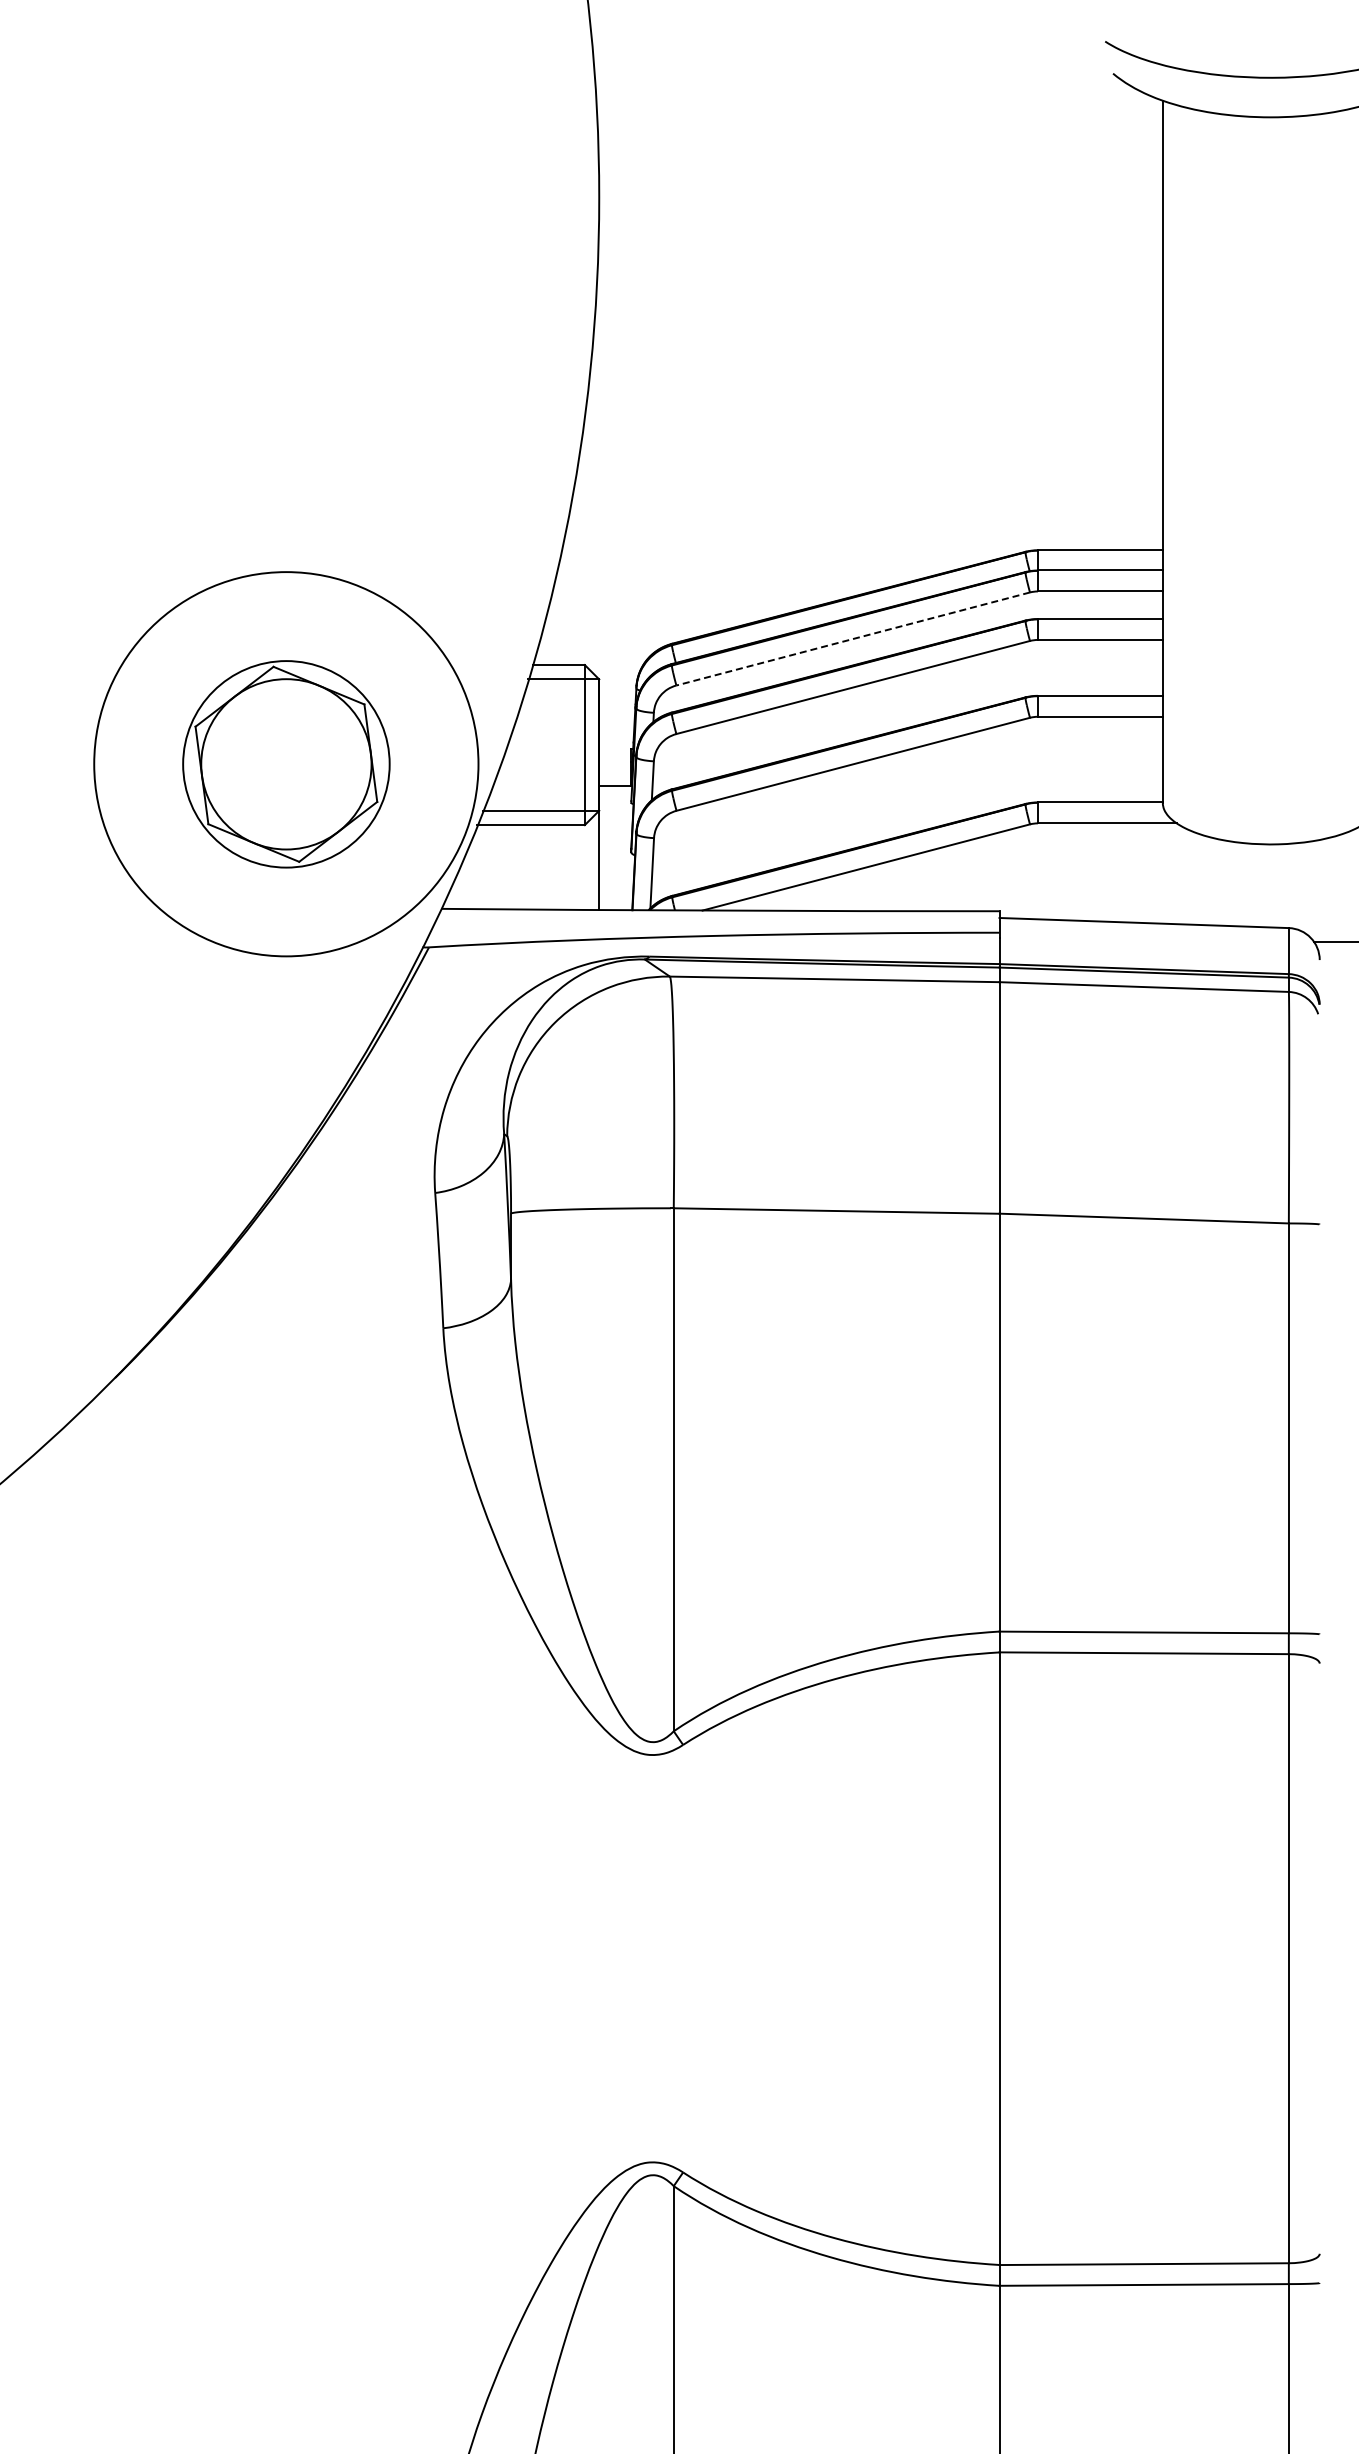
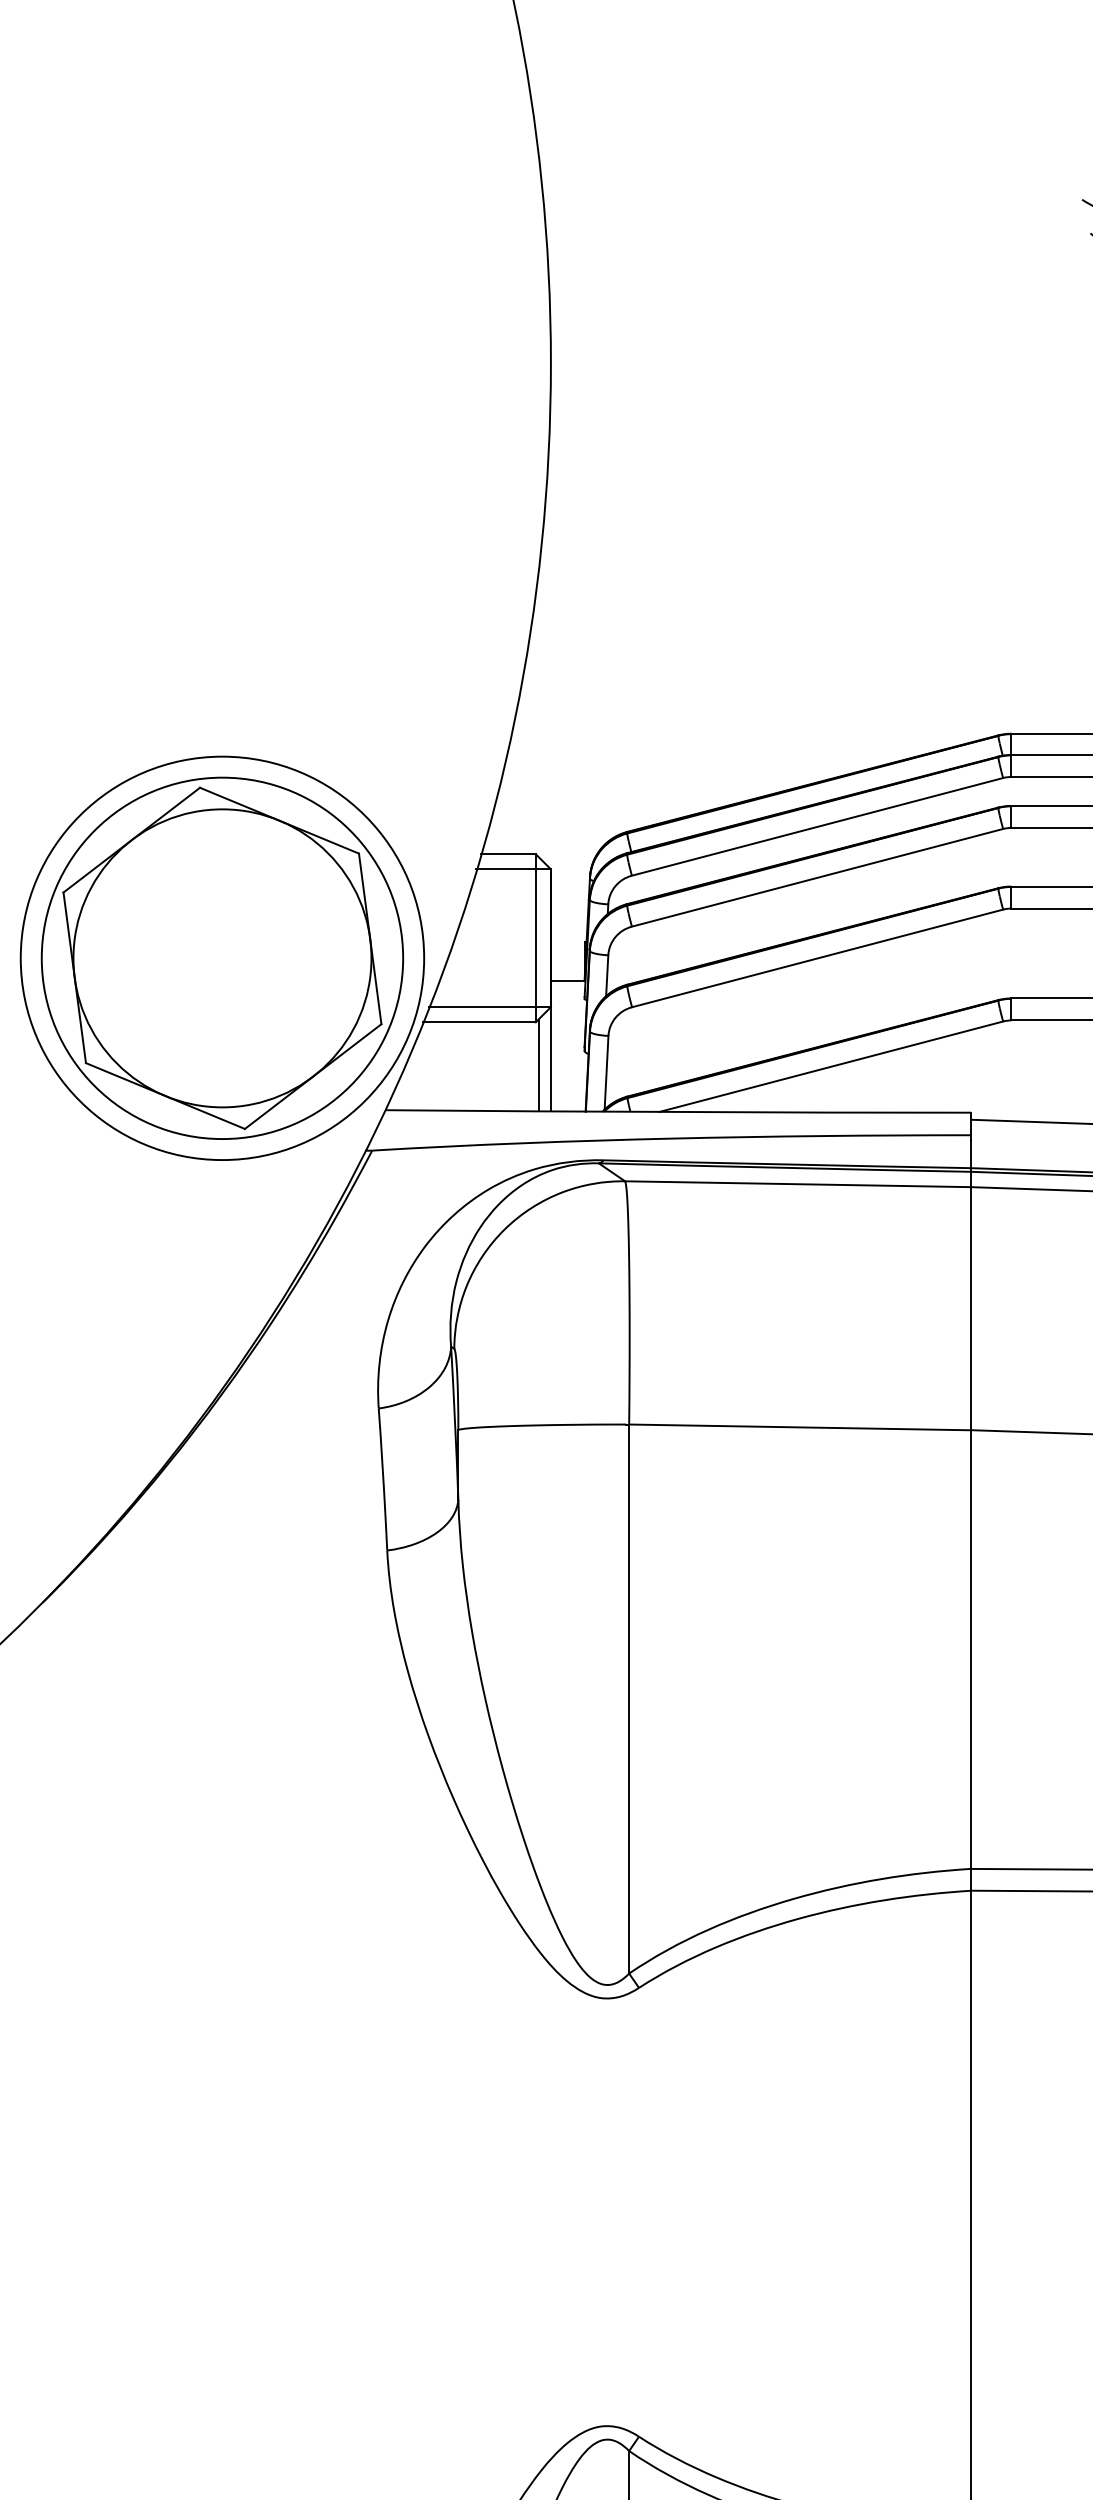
line: (853, 639) -> (817, 827), dashed -> solid
part: (286, 764) -> (222, 958), size x1.67
line: (587, 865) -> (538, 1064), added

